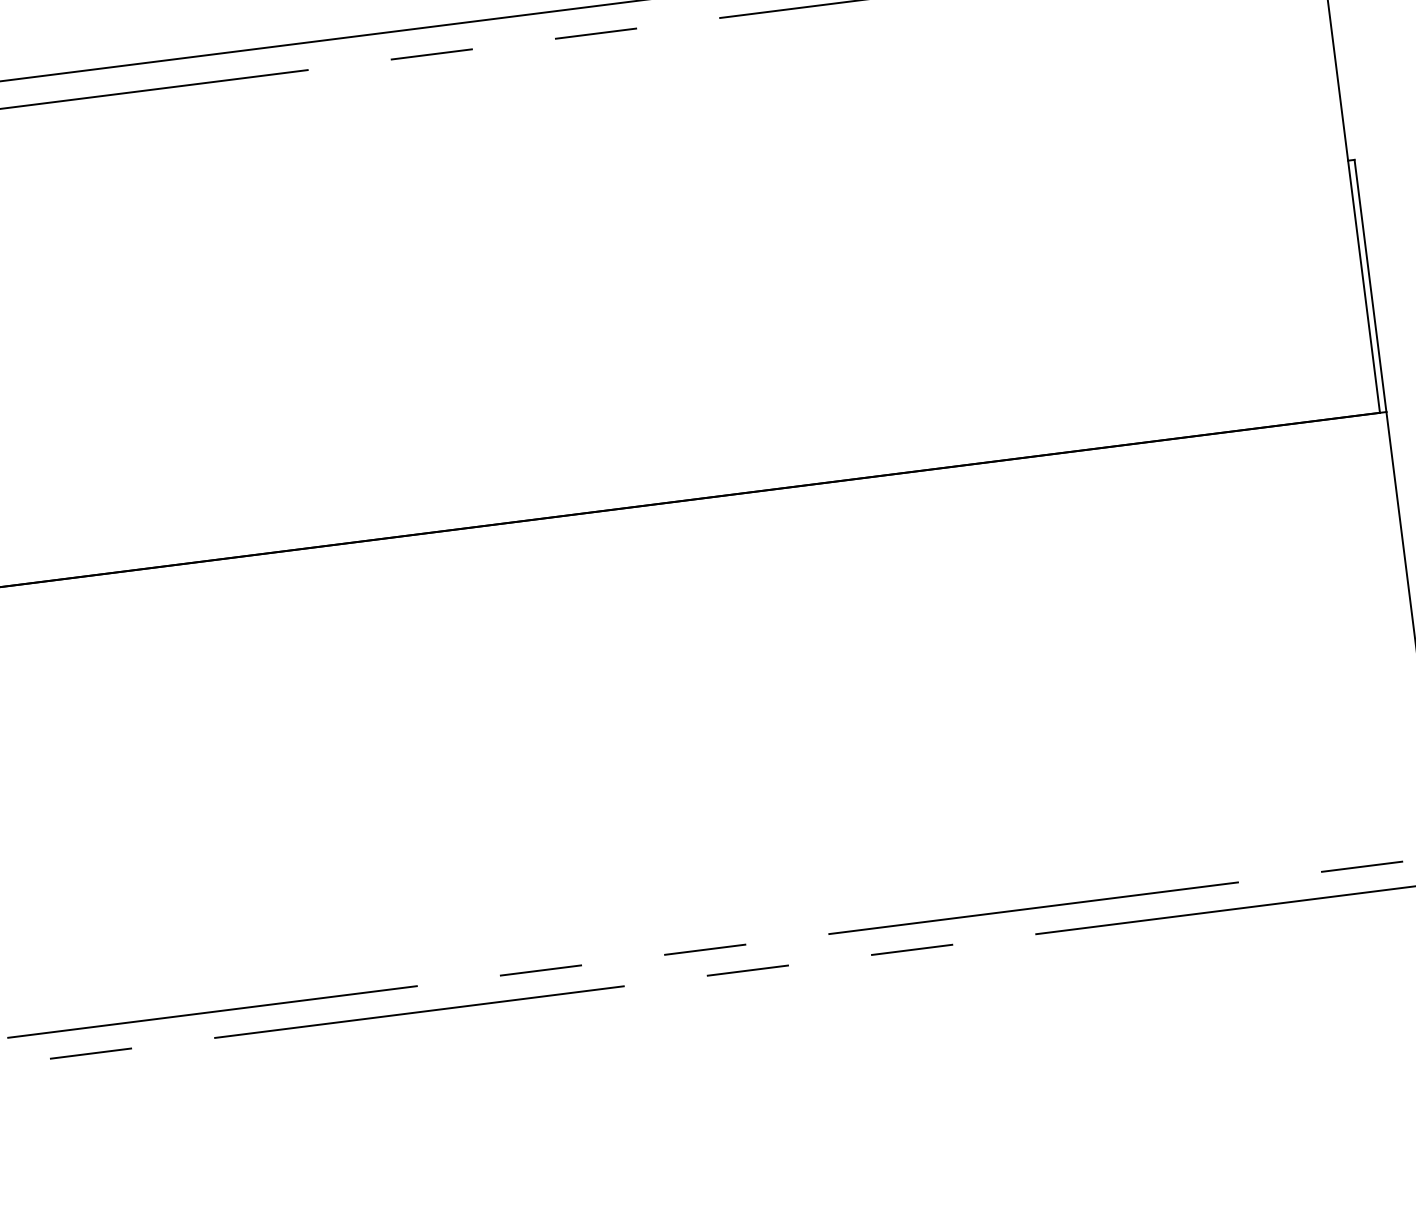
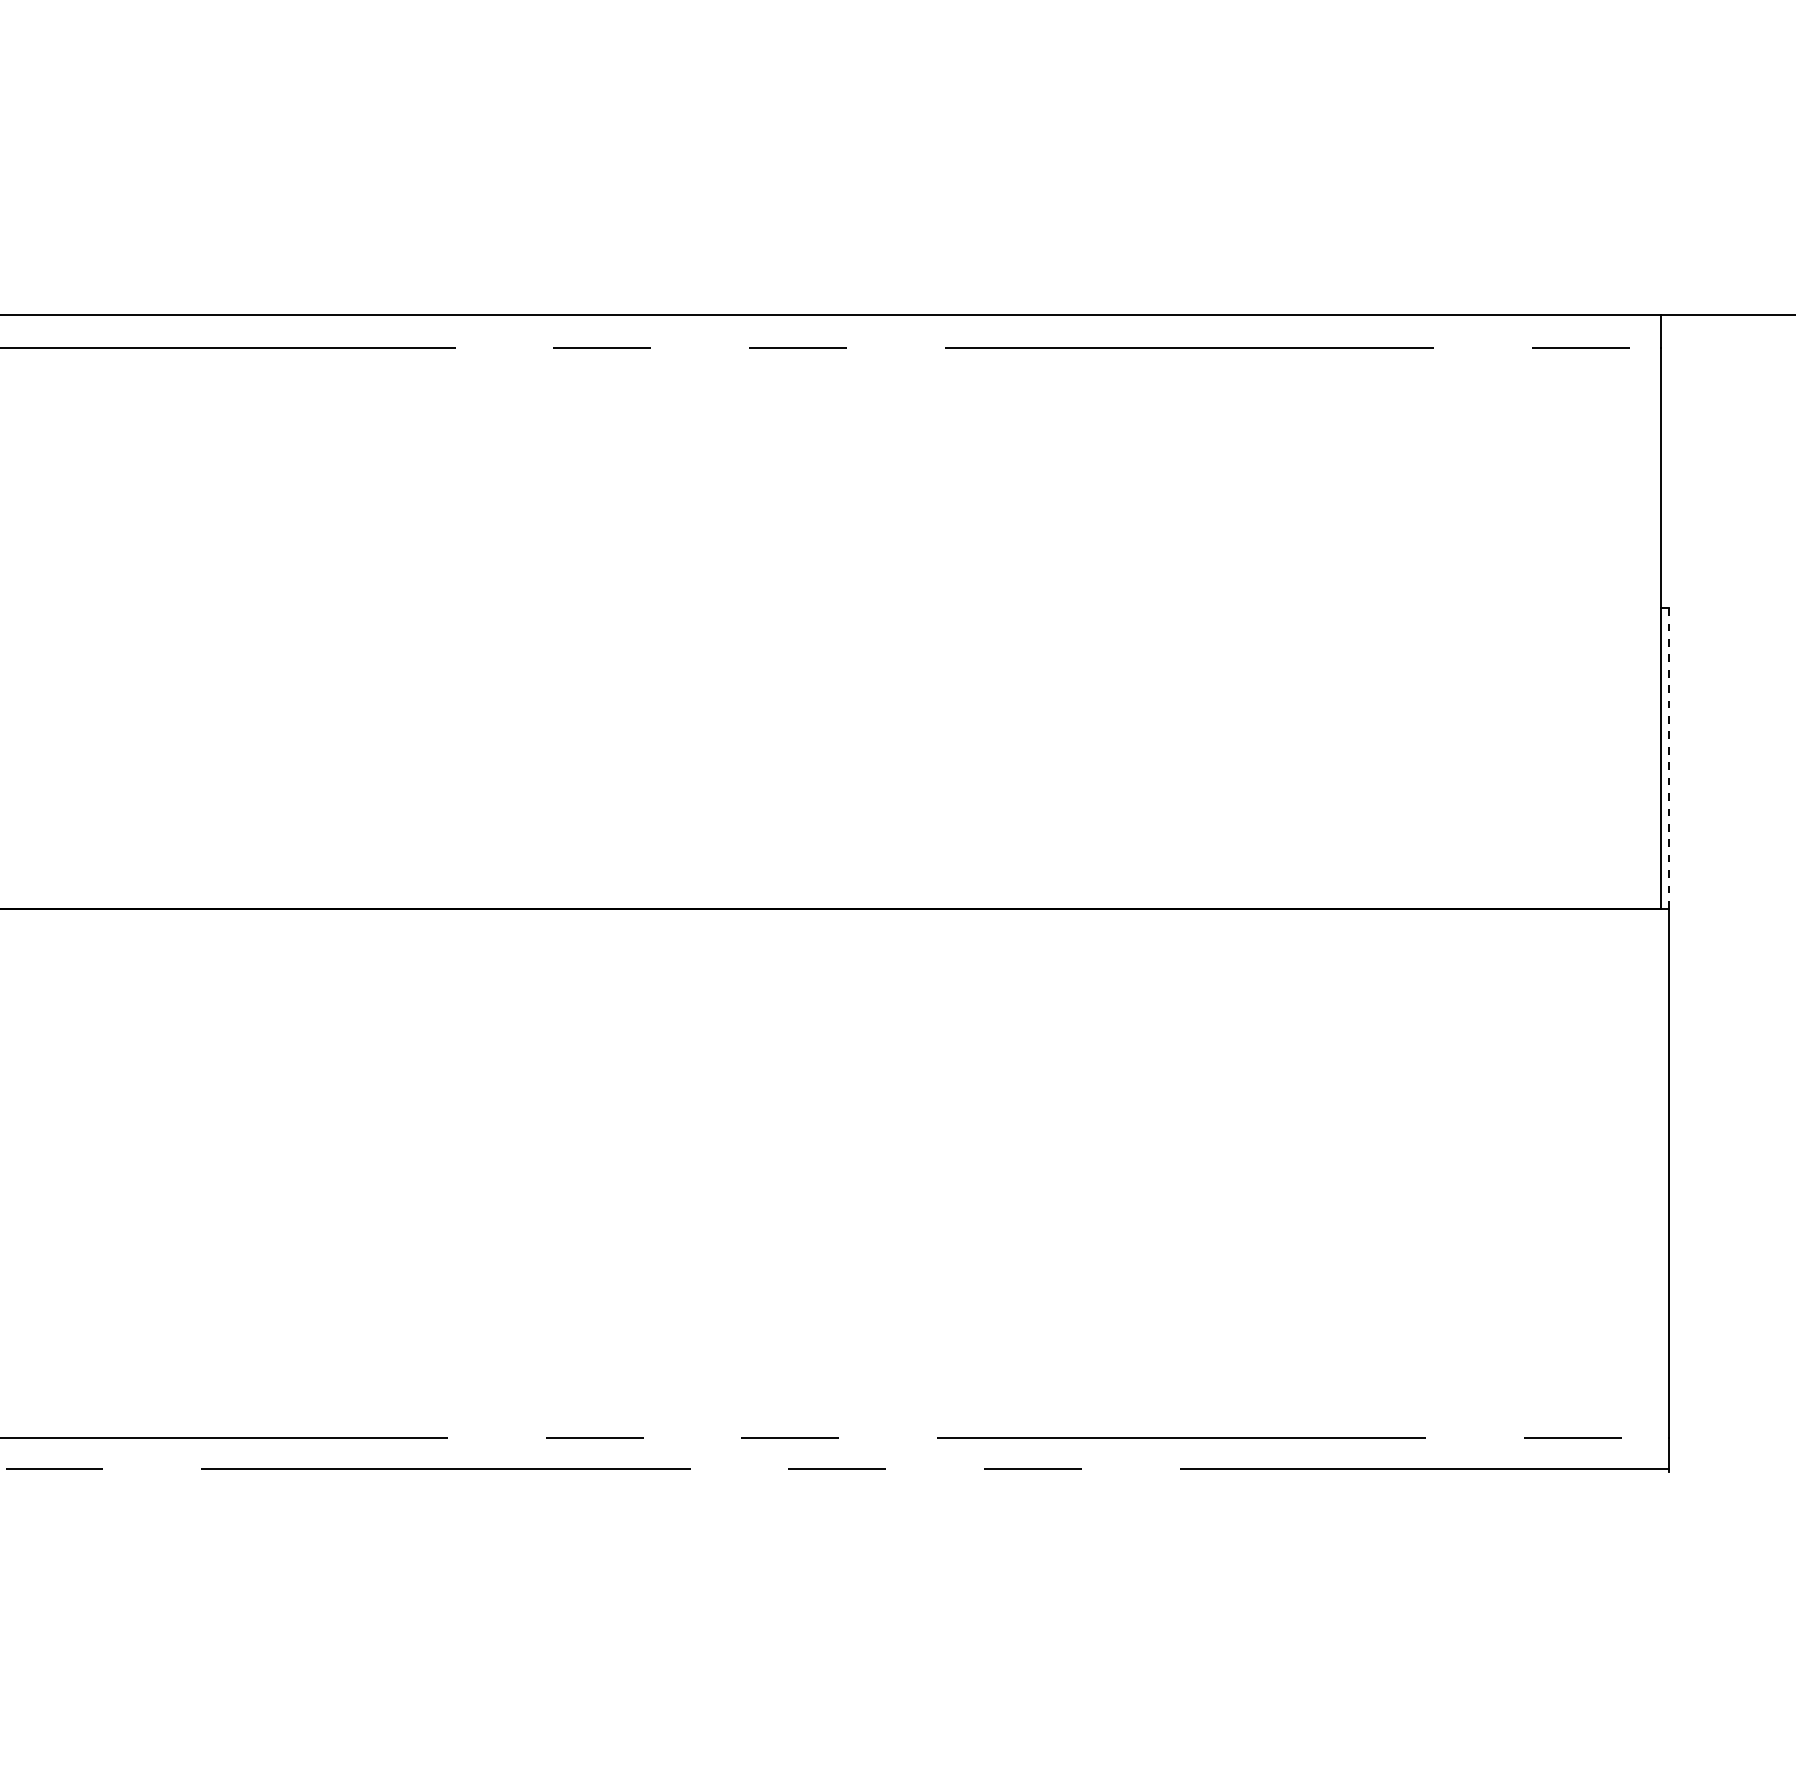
line: (1370, 285) -> (1669, 757), solid -> dashed

